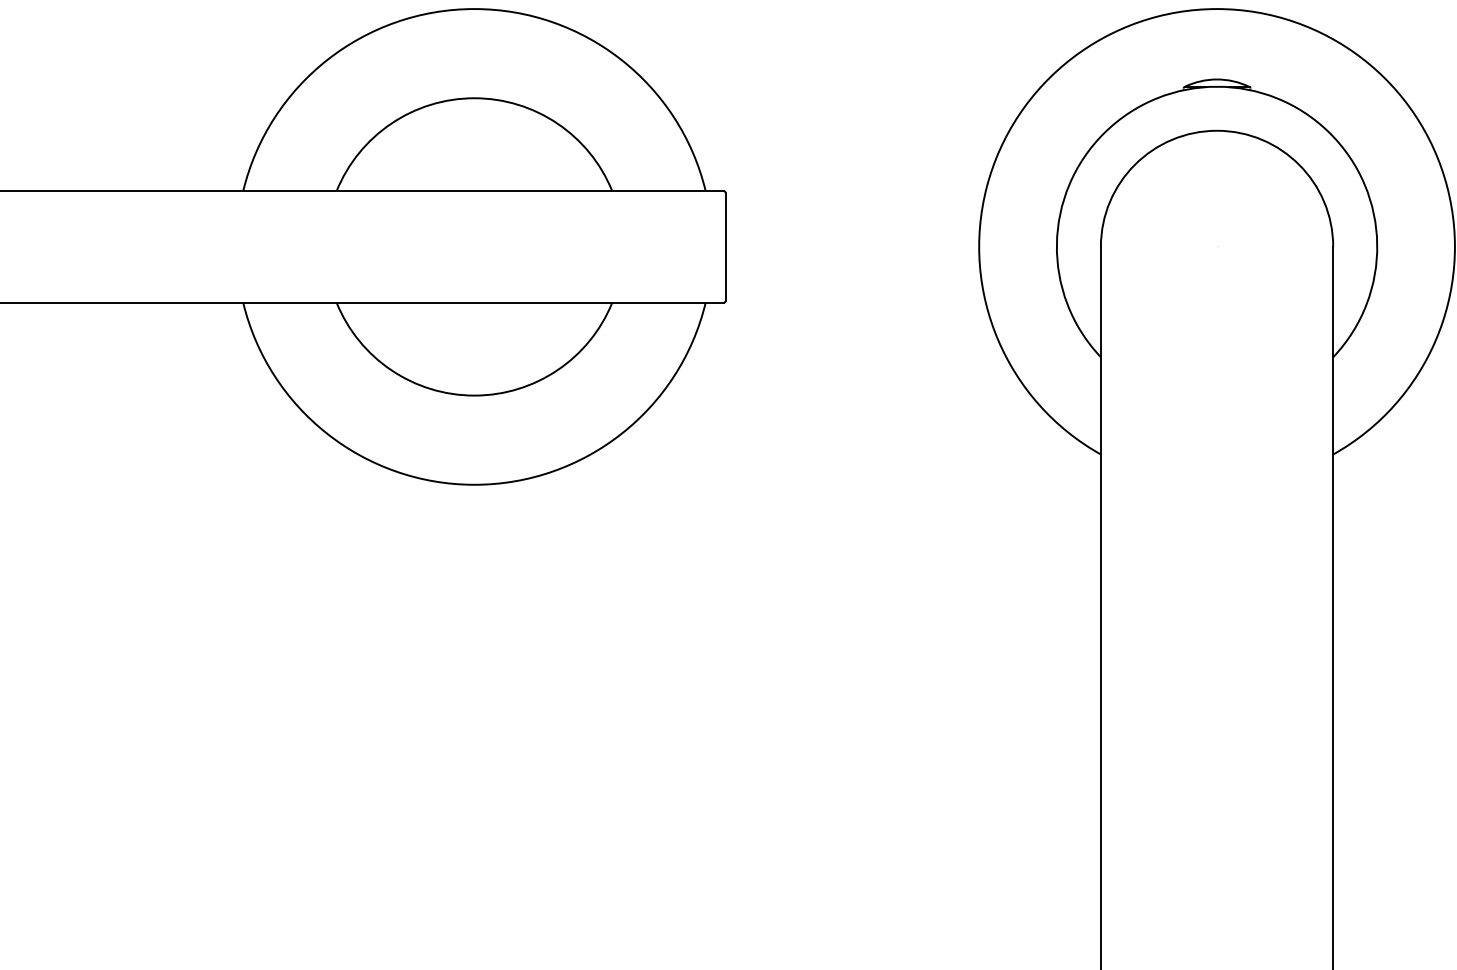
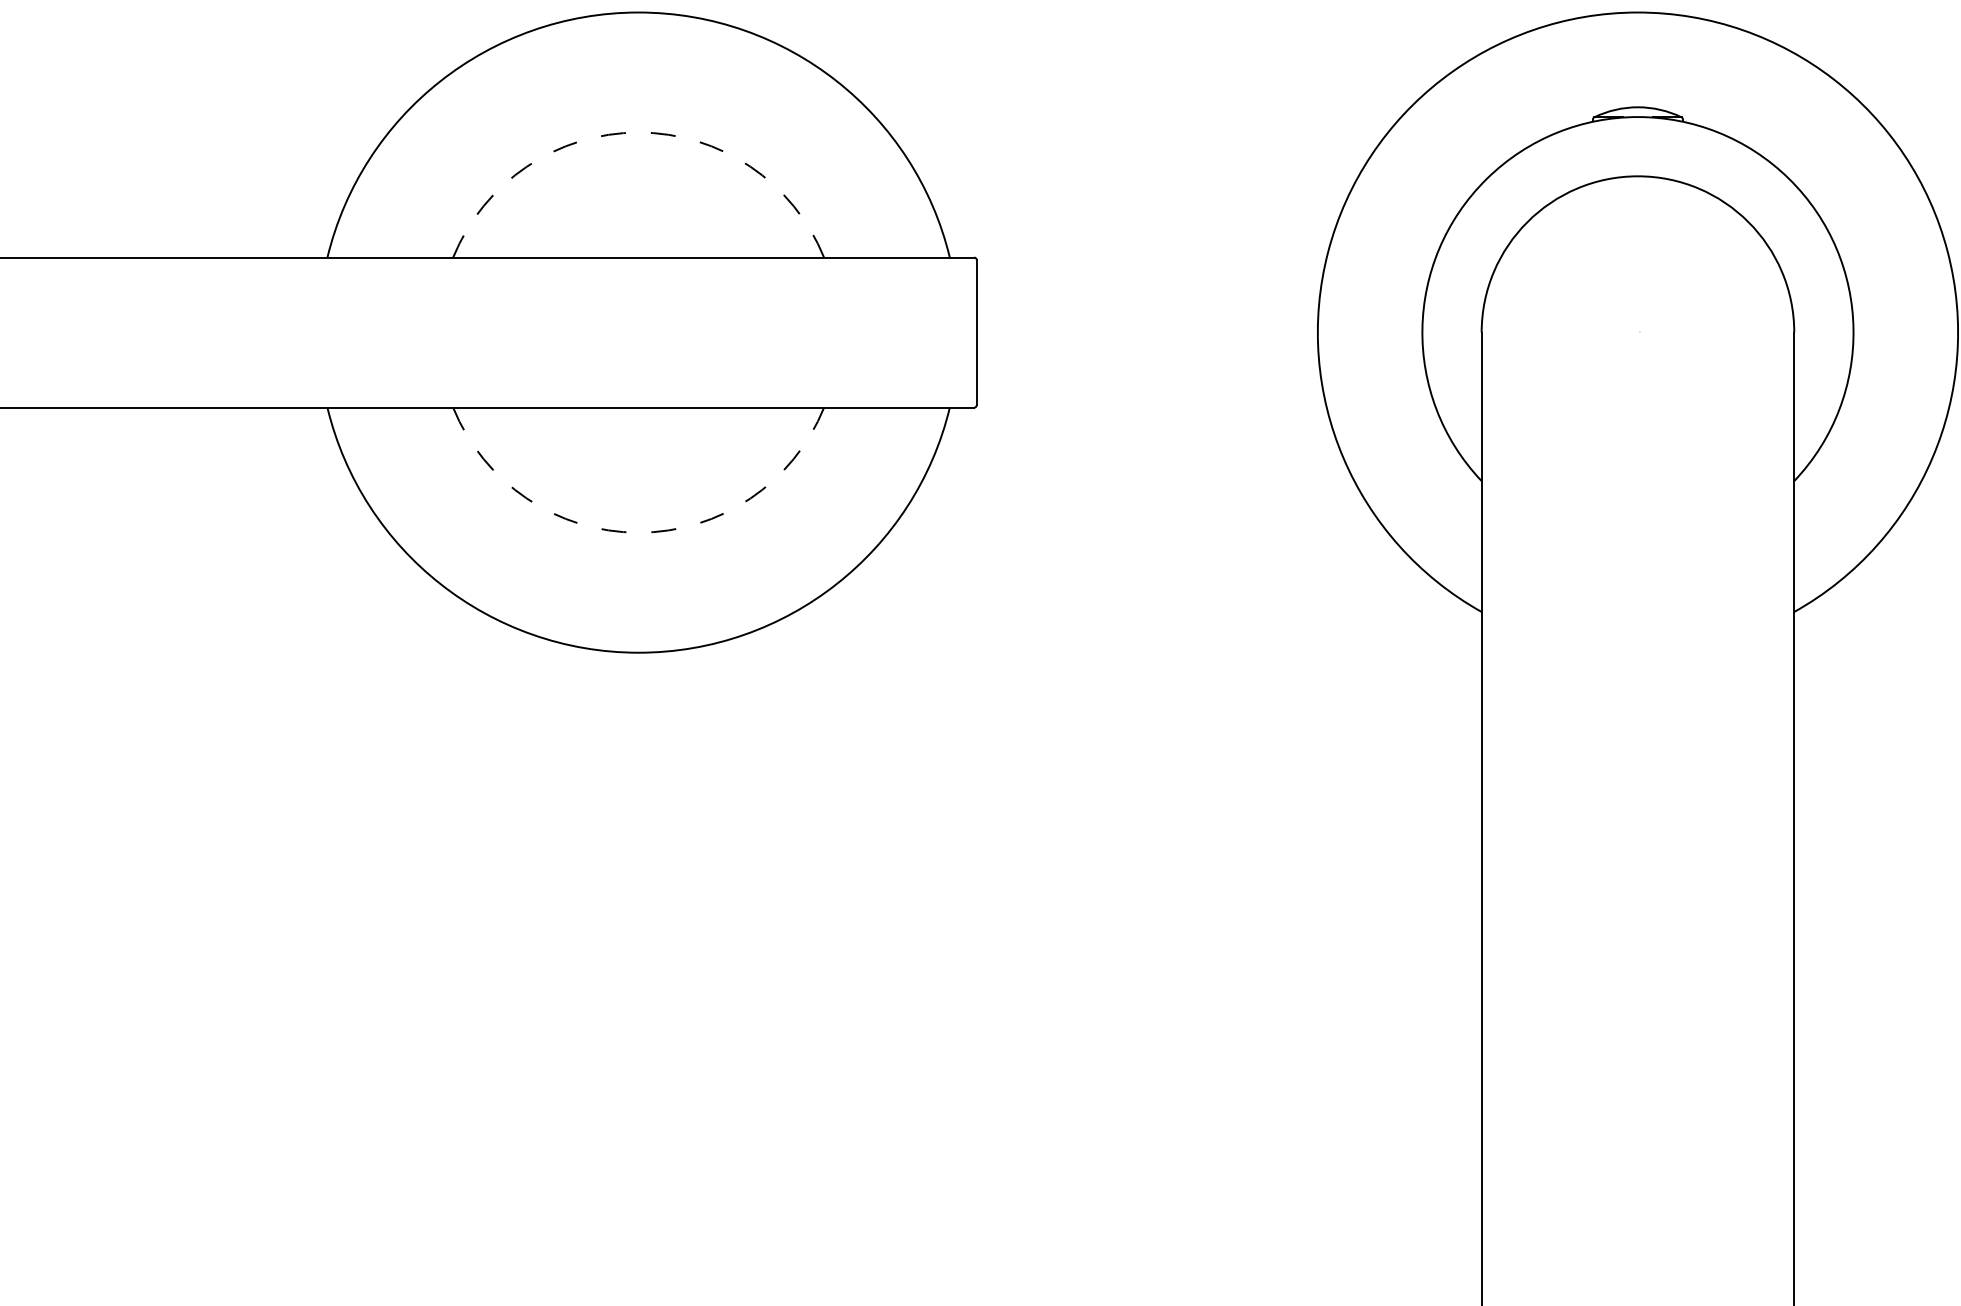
arc: (474, 98) -> (638, 132), solid -> dashed
arc: (474, 395) -> (638, 532), solid -> dashed

